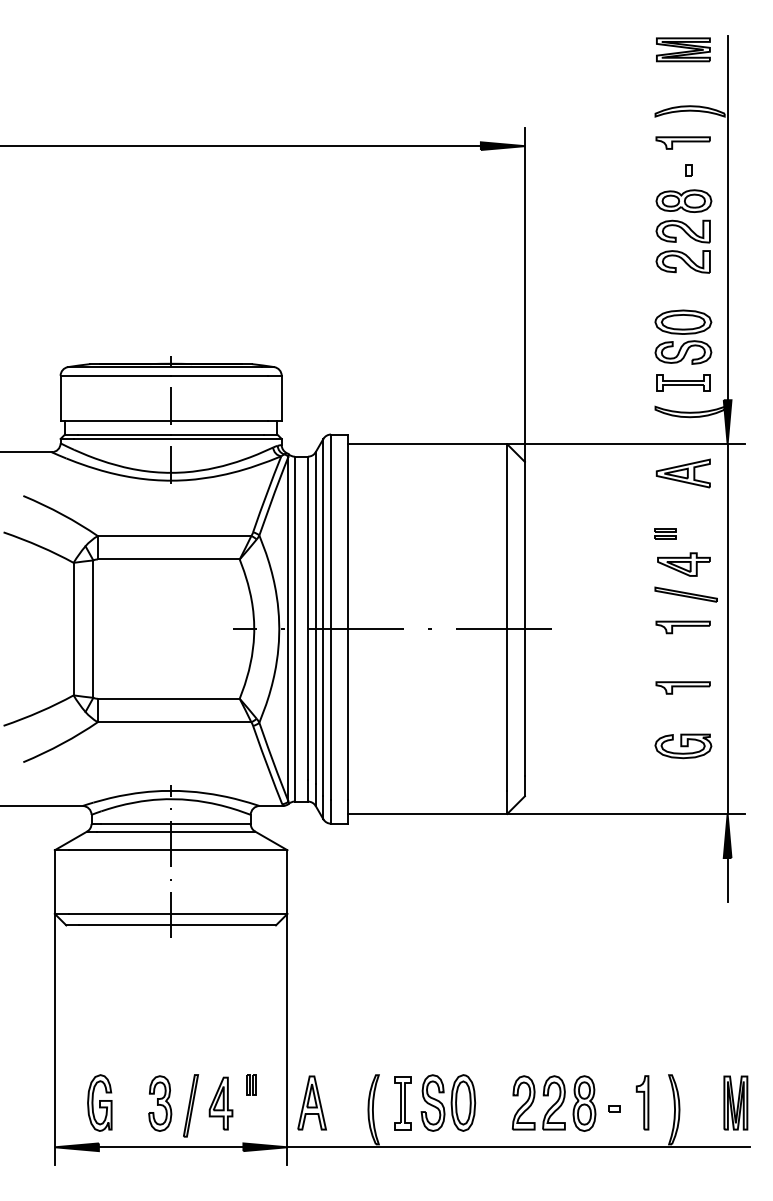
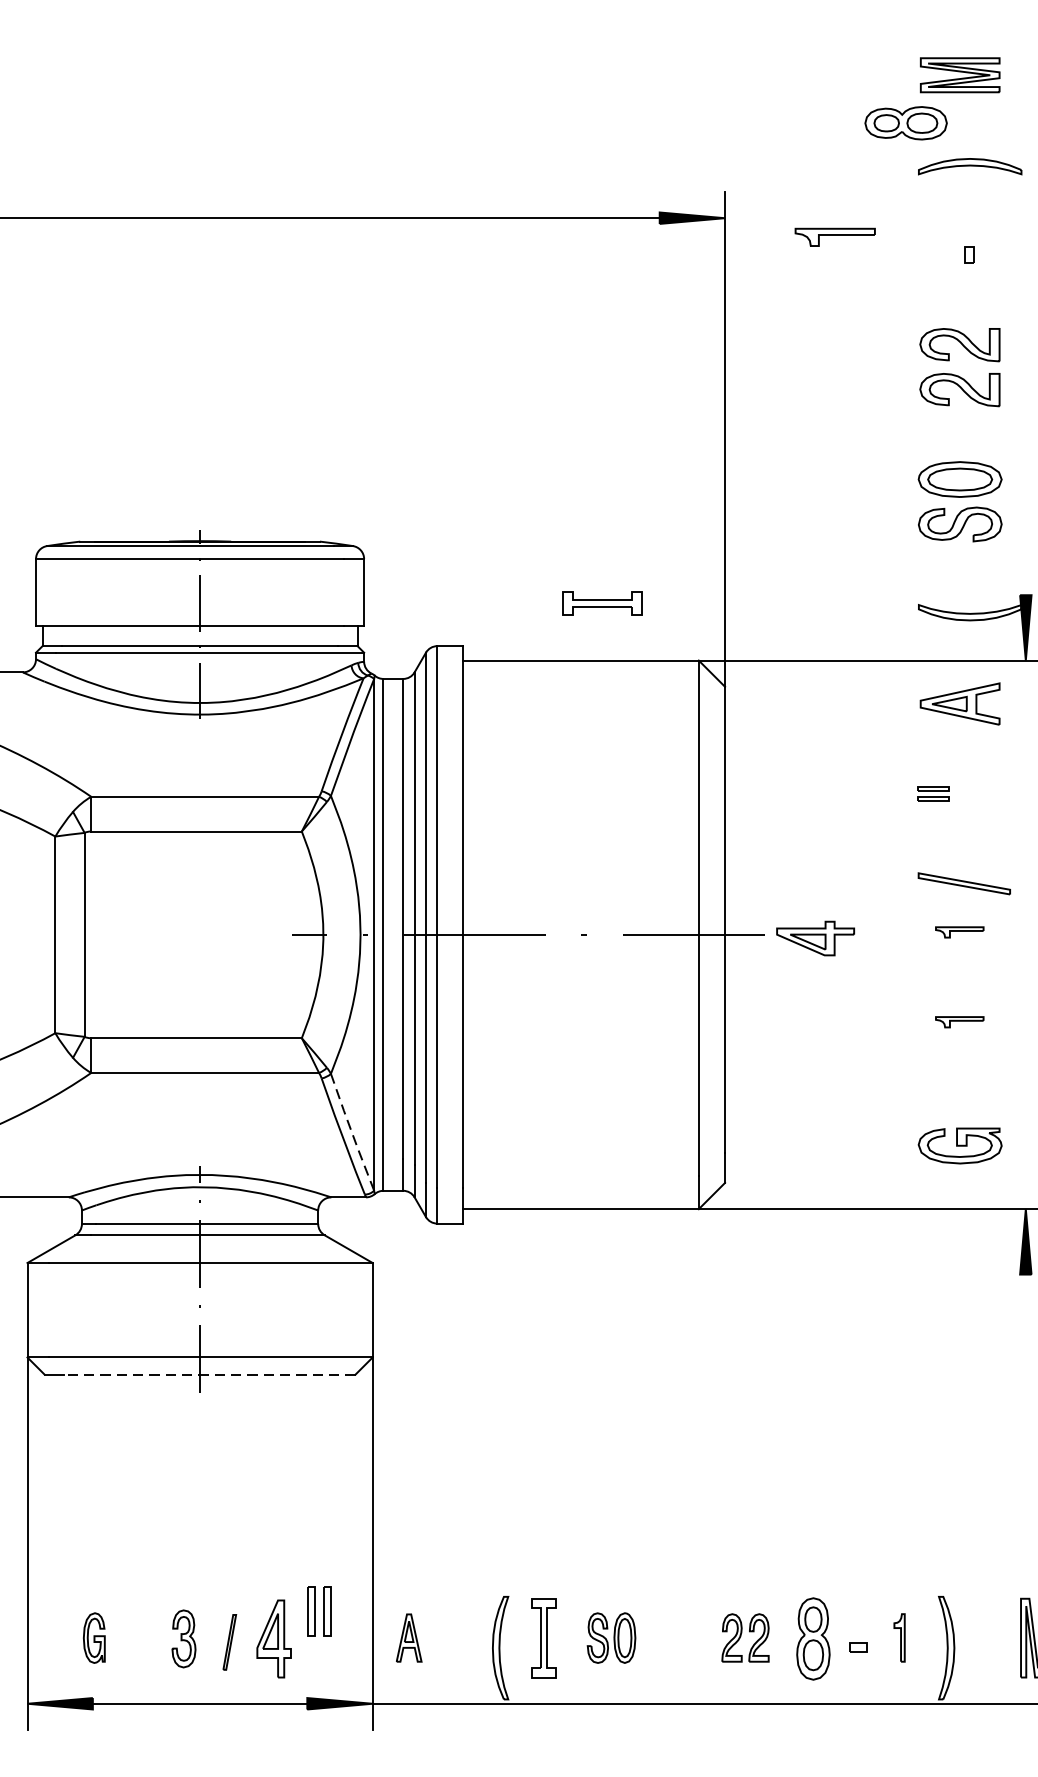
part: (682, 142) -> (834, 236), moved
part: (683, 200) -> (905, 122), moved
line: (727, 218) -> (1025, 325), removed
part: (683, 382) -> (602, 603), moved
part: (683, 564) -> (814, 938), moved
part: (682, 627) -> (958, 932), size x0.6
line: (727, 628) -> (1025, 933), removed
part: (682, 687) -> (958, 1021), size x0.6
part: (683, 746) -> (960, 1146), moved
line: (273, 761) -> (351, 1131), solid -> dashed
line: (727, 880) -> (1025, 1307), removed
line: (177, 925) -> (209, 1374), solid -> dashed
part: (251, 1084) -> (319, 1610), size x1.6
part: (99, 1102) -> (93, 1637), size x0.6
part: (311, 1102) -> (408, 1637), size x0.6
part: (448, 1102) -> (611, 1637), size x0.6
part: (538, 1102) -> (745, 1637), size x0.6
part: (642, 1102) -> (899, 1637), size x0.6
part: (160, 1103) -> (184, 1638), size x0.7
part: (191, 1105) -> (230, 1641), size x0.6

